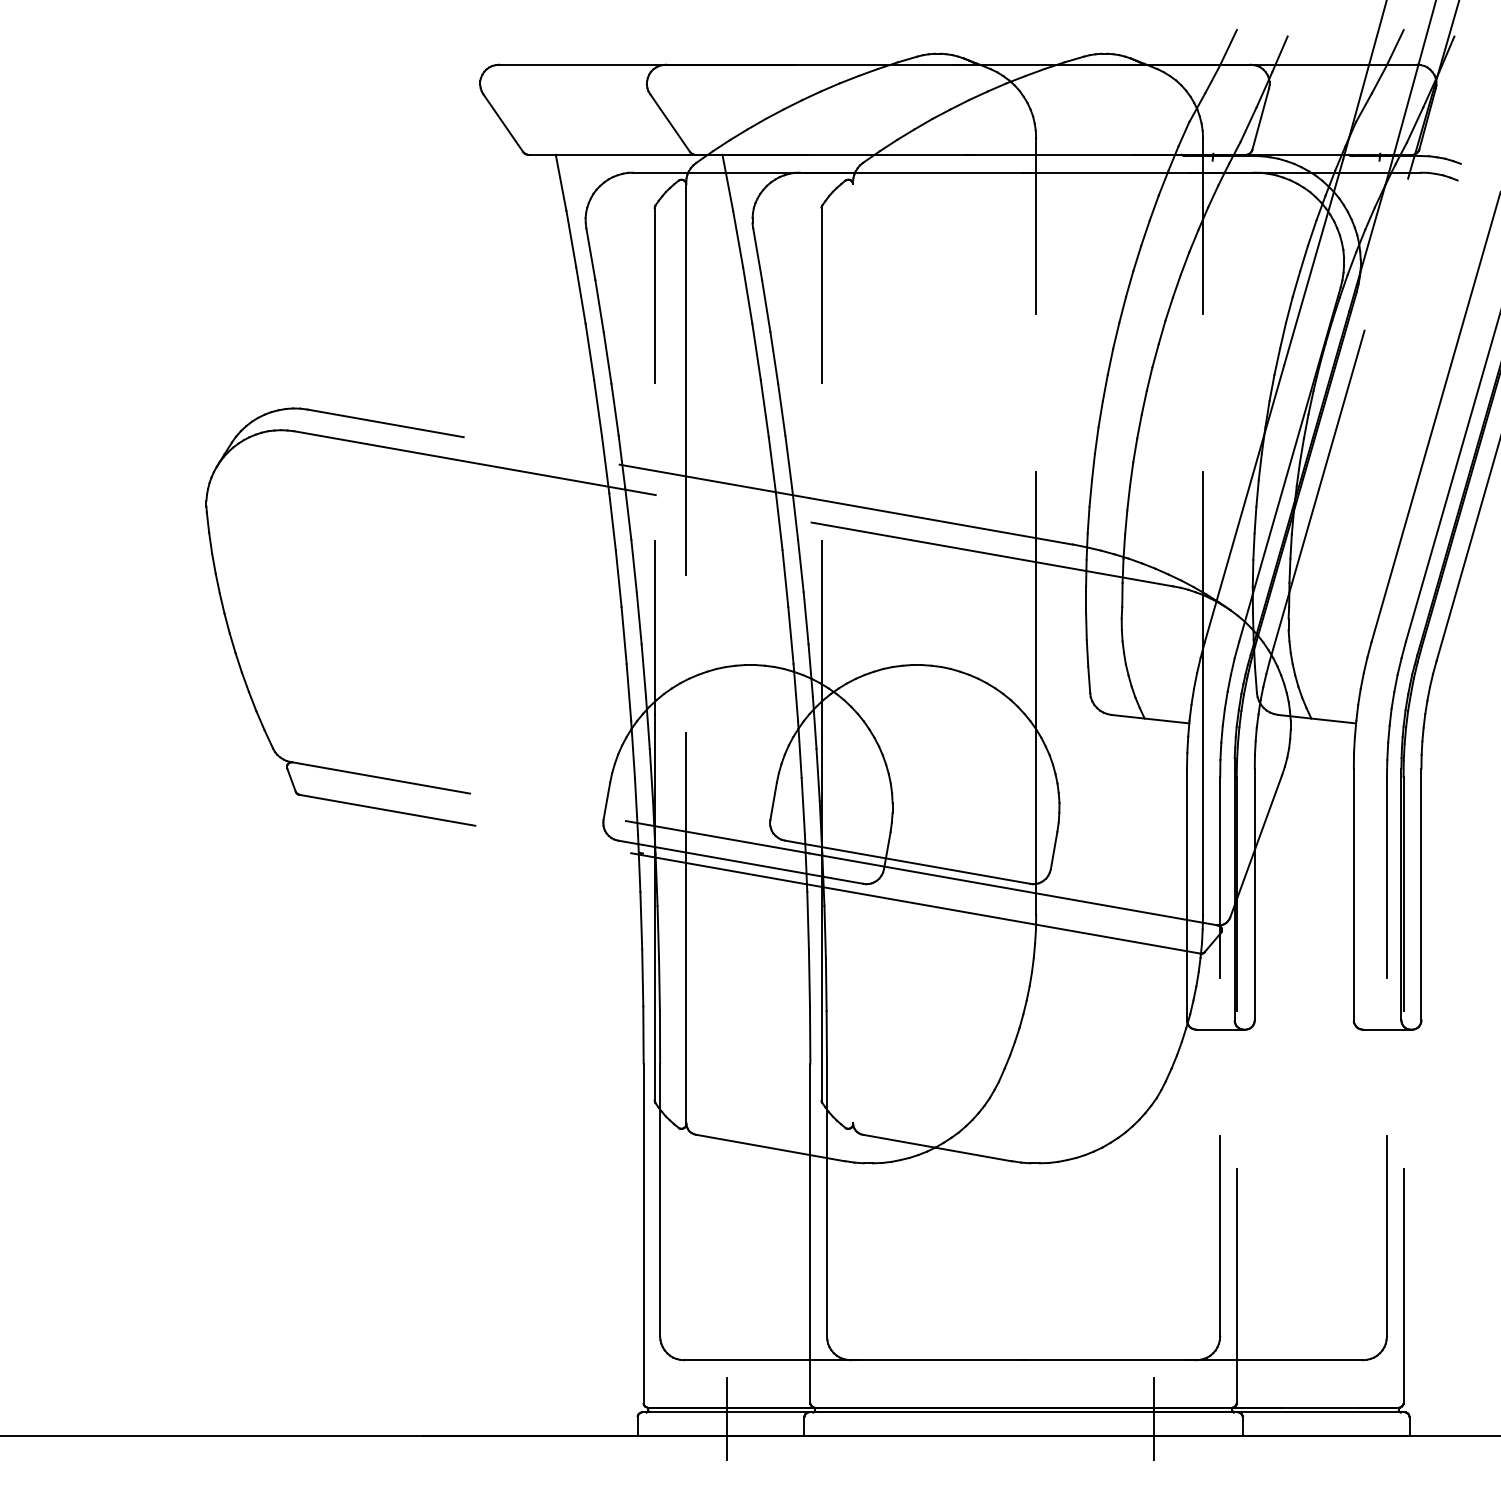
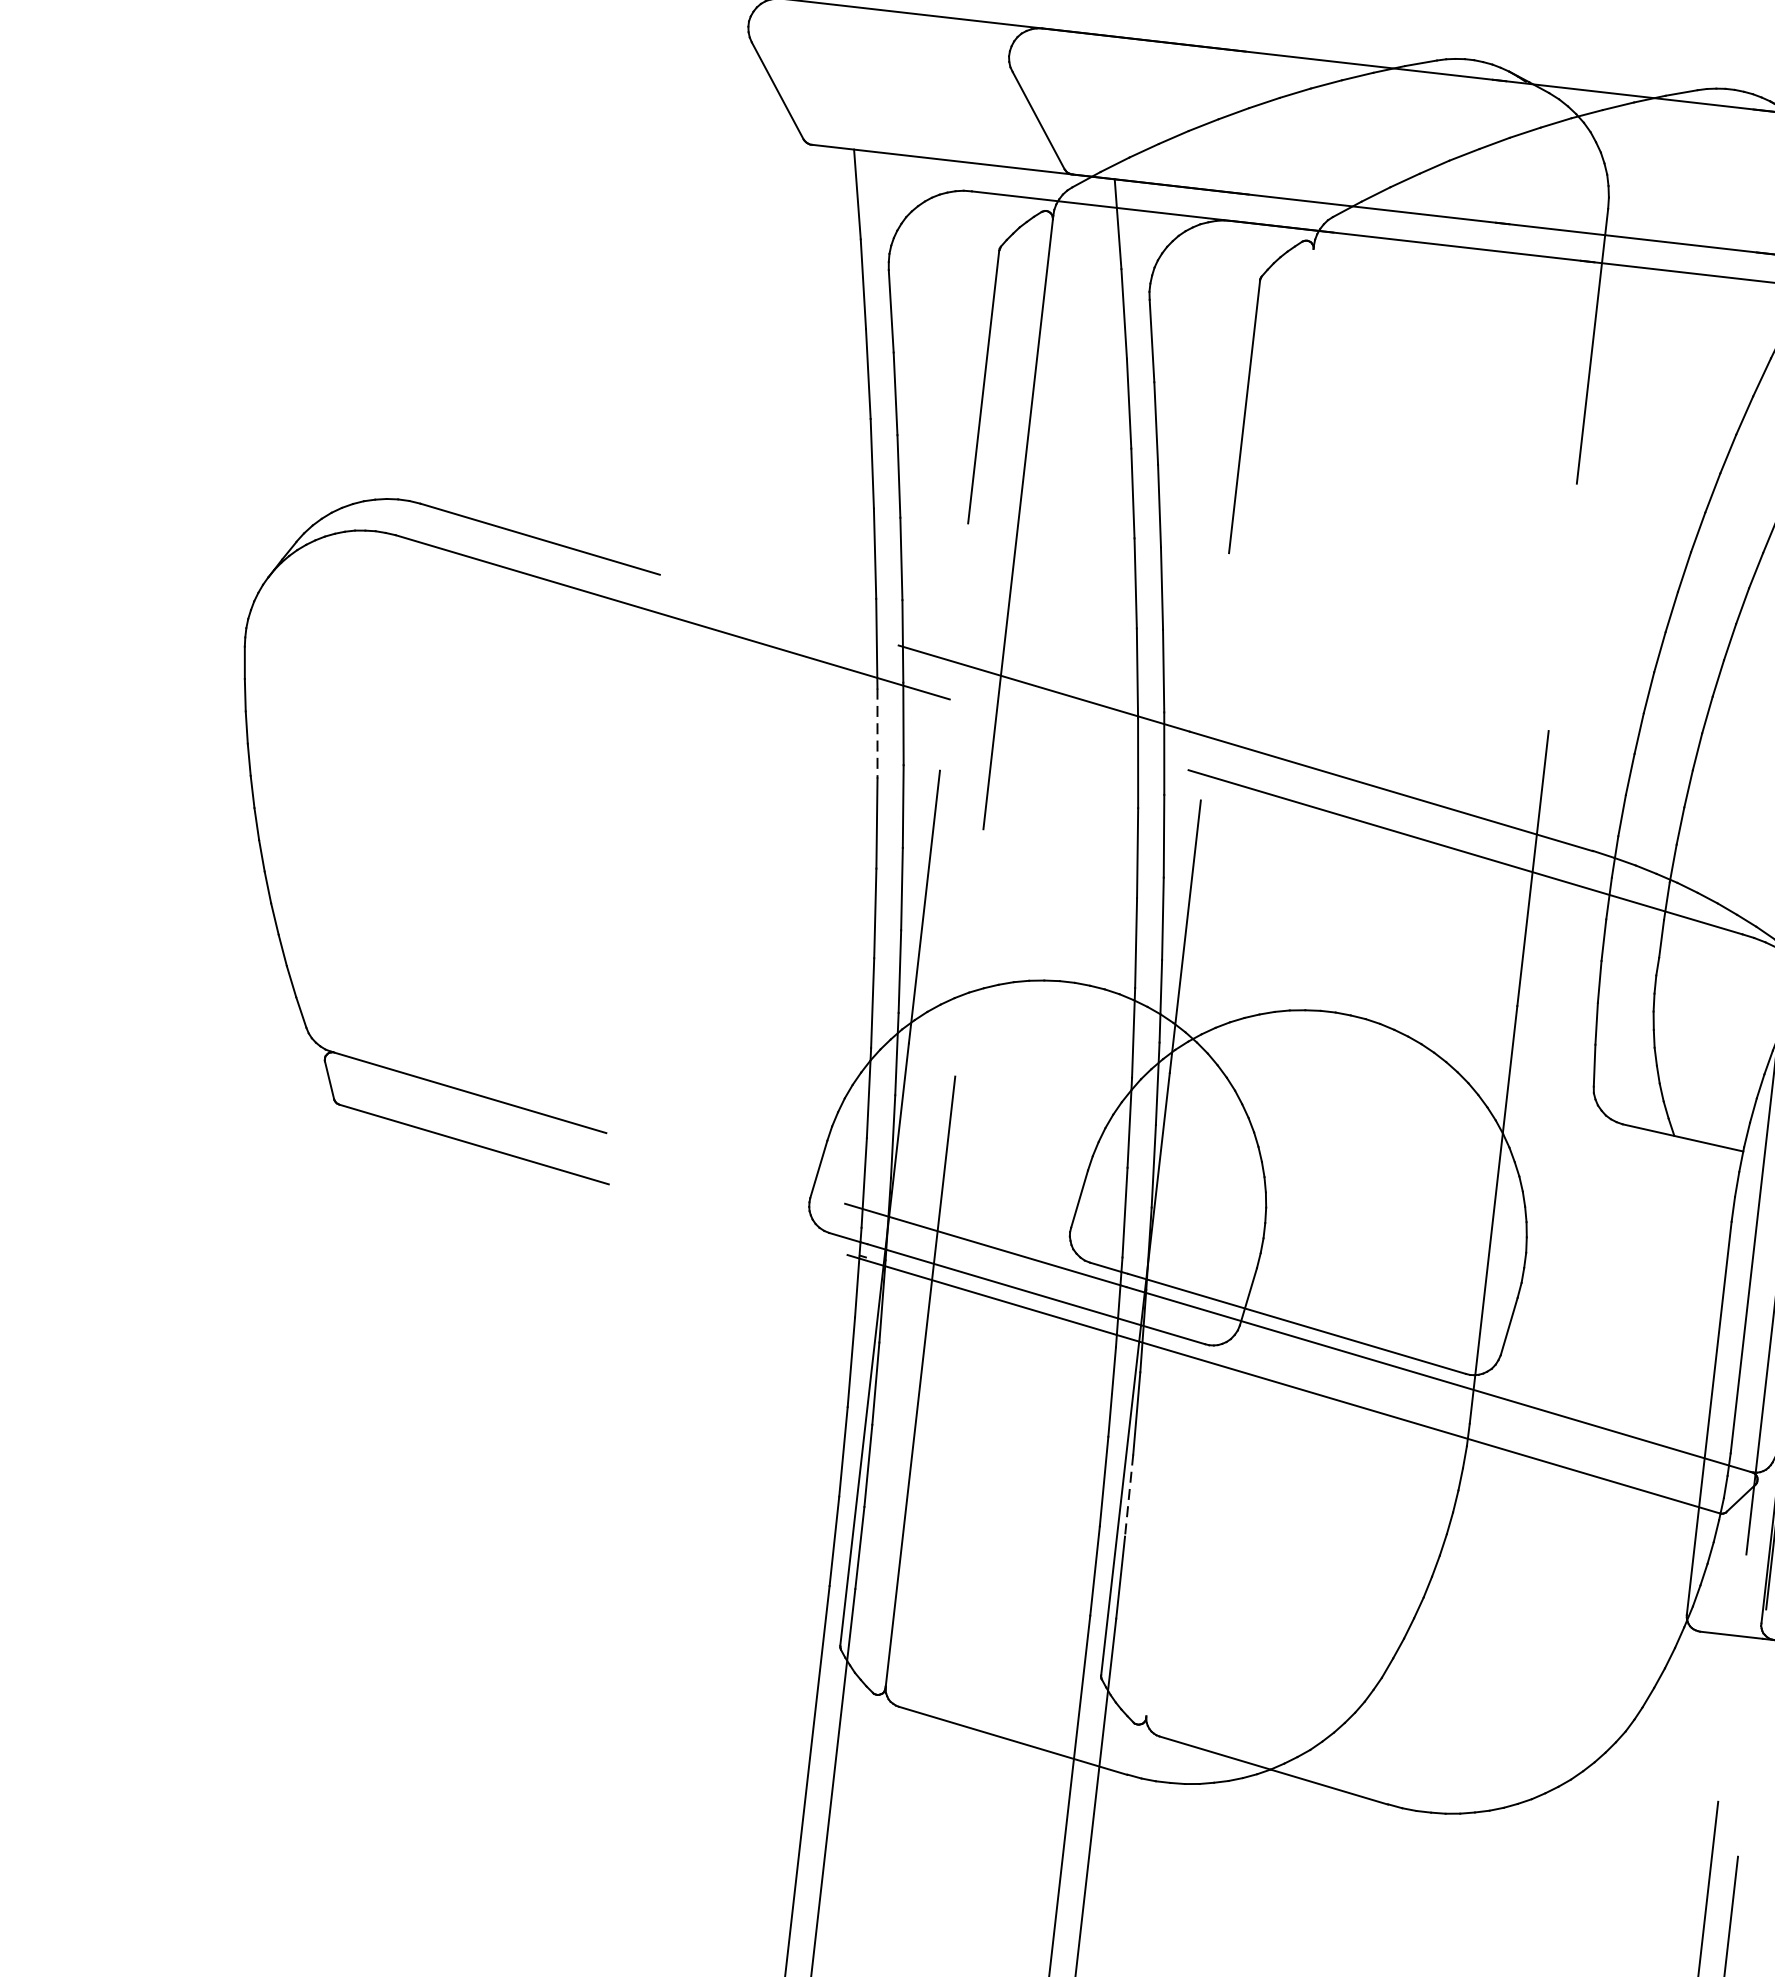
line: (612, 521) -> (877, 733), solid -> dashed
line: (826, 985) -> (1129, 1496), solid -> dashed

